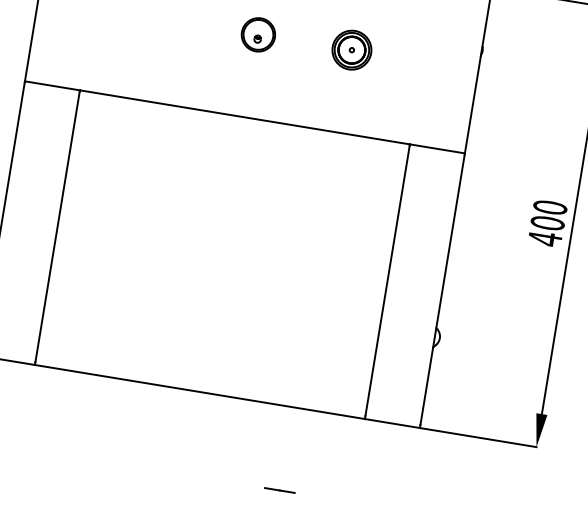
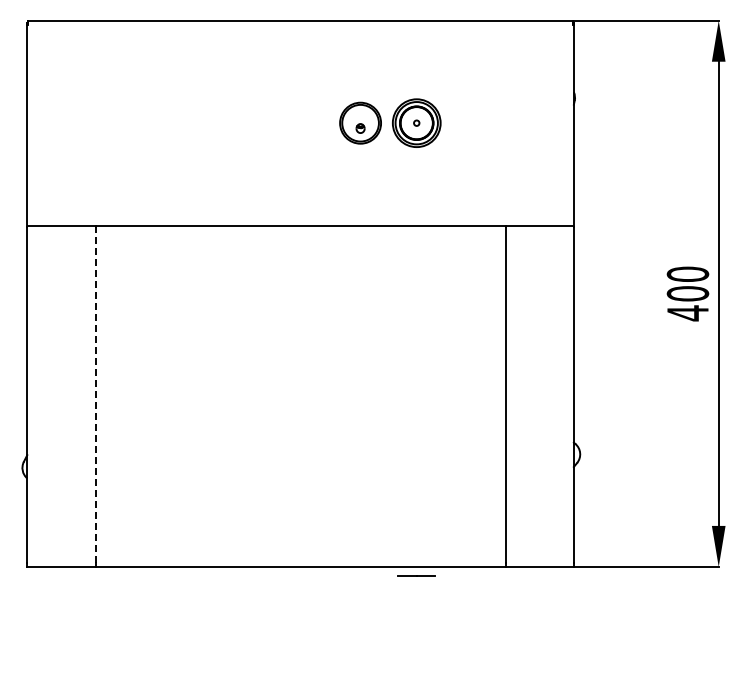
part: (258, 34) -> (360, 122), moved
line: (57, 227) -> (95, 395), solid -> dashed
line: (279, 489) -> (416, 575), moved

